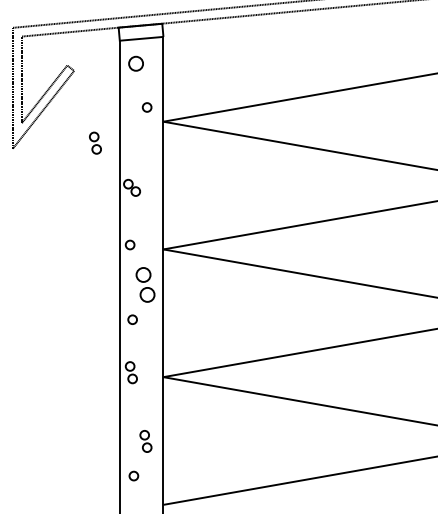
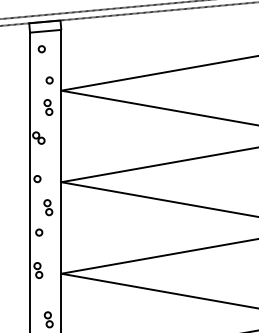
circle: (136, 63) -> (42, 48), size x0.62
part: (95, 142) -> (48, 107), moved
part: (144, 284) -> (47, 207), size x0.62

